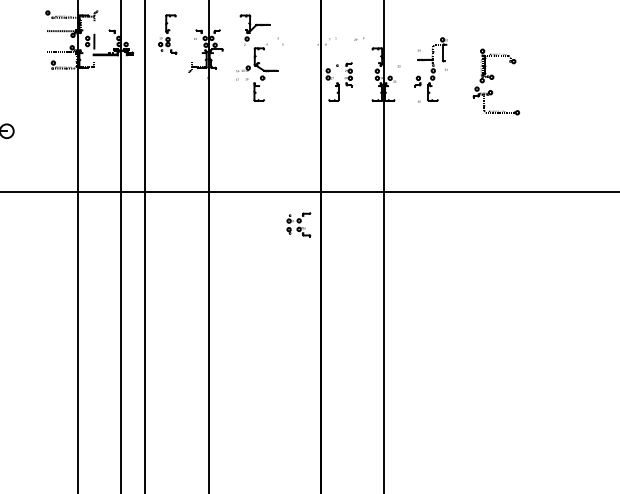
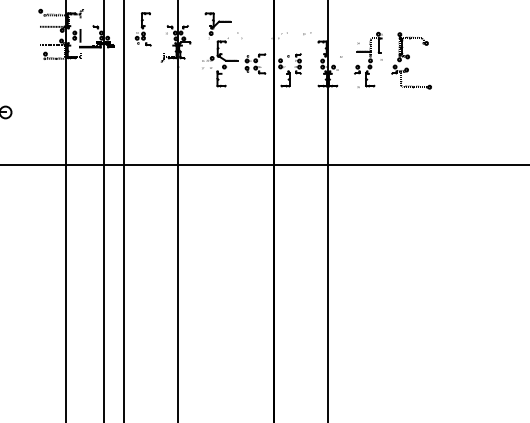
part: (495, 81) -> (410, 60), moved
part: (298, 224) -> (255, 63), moved

